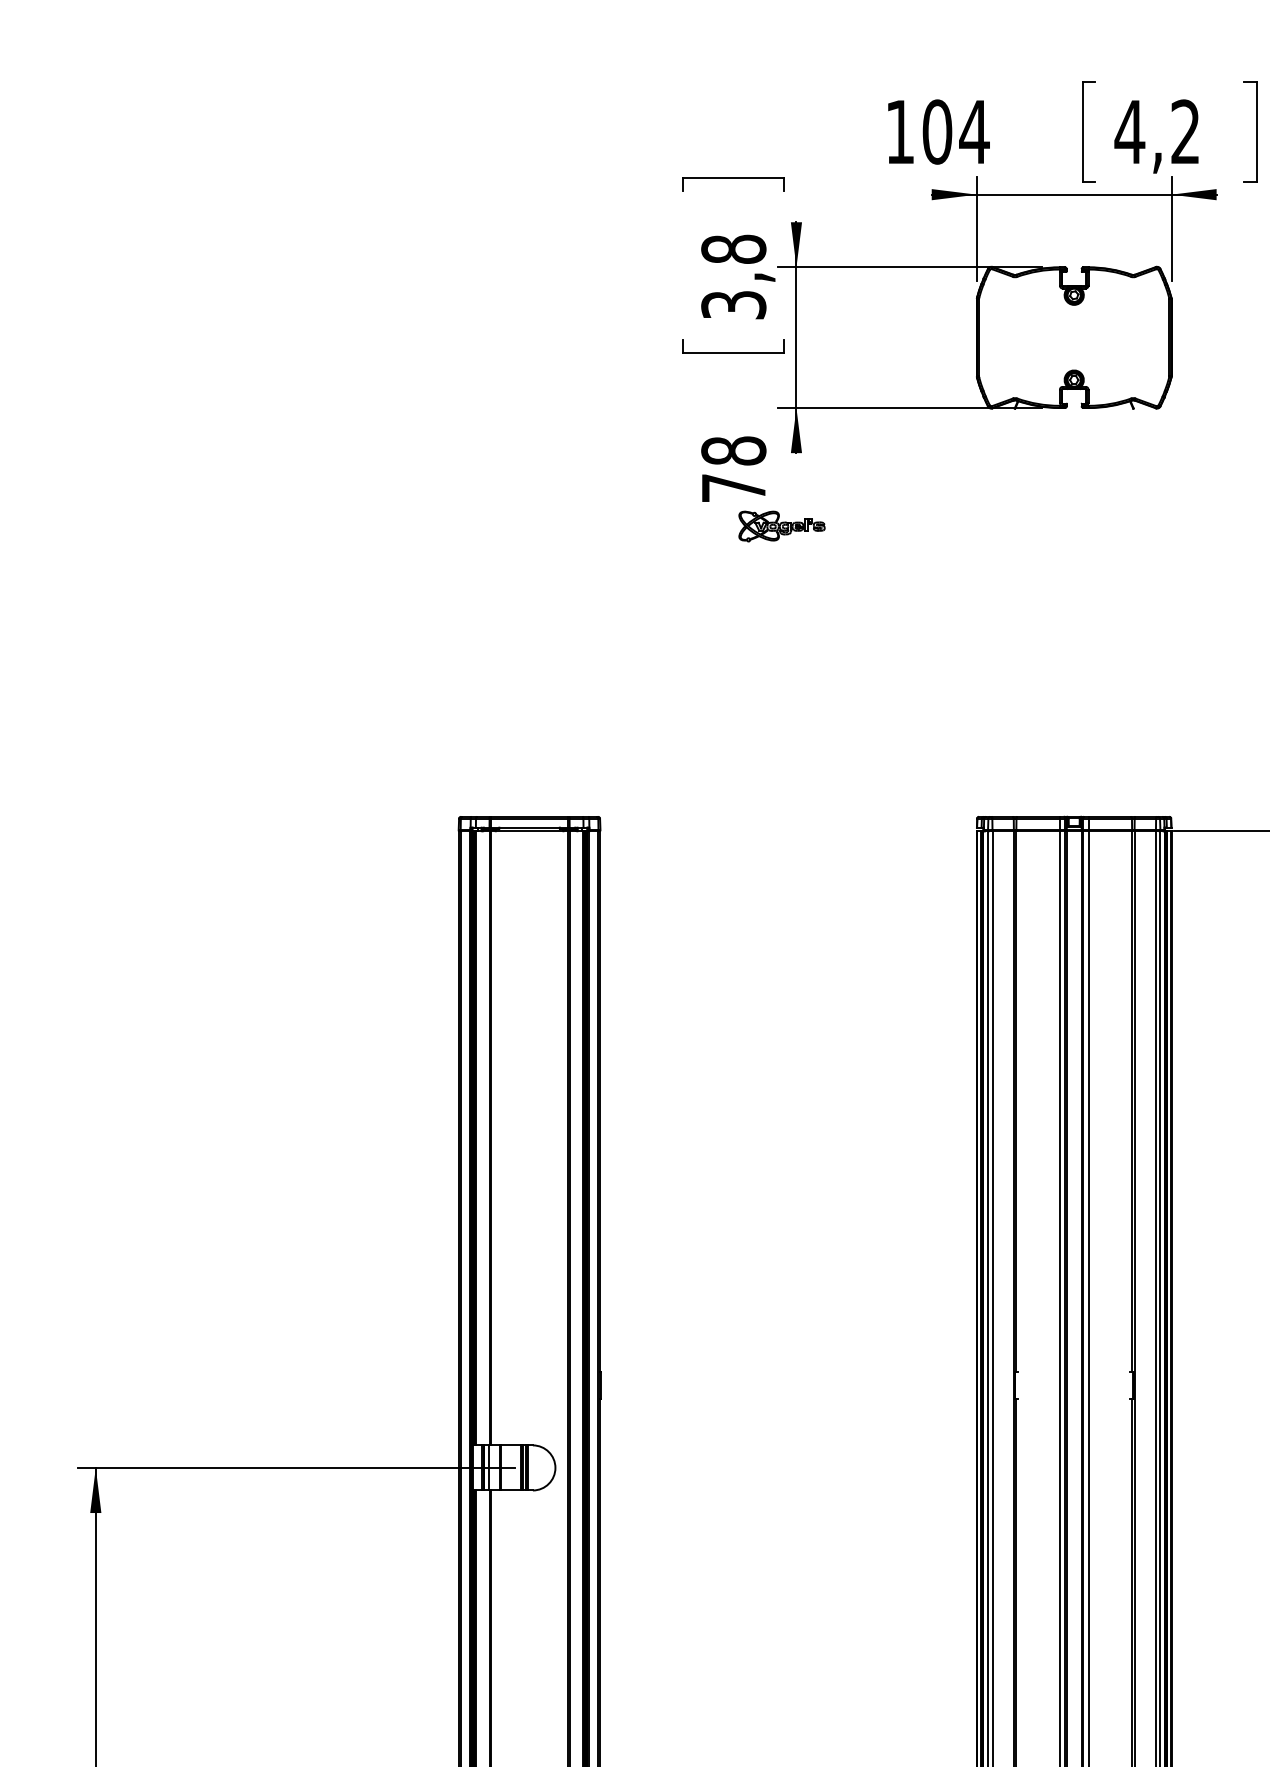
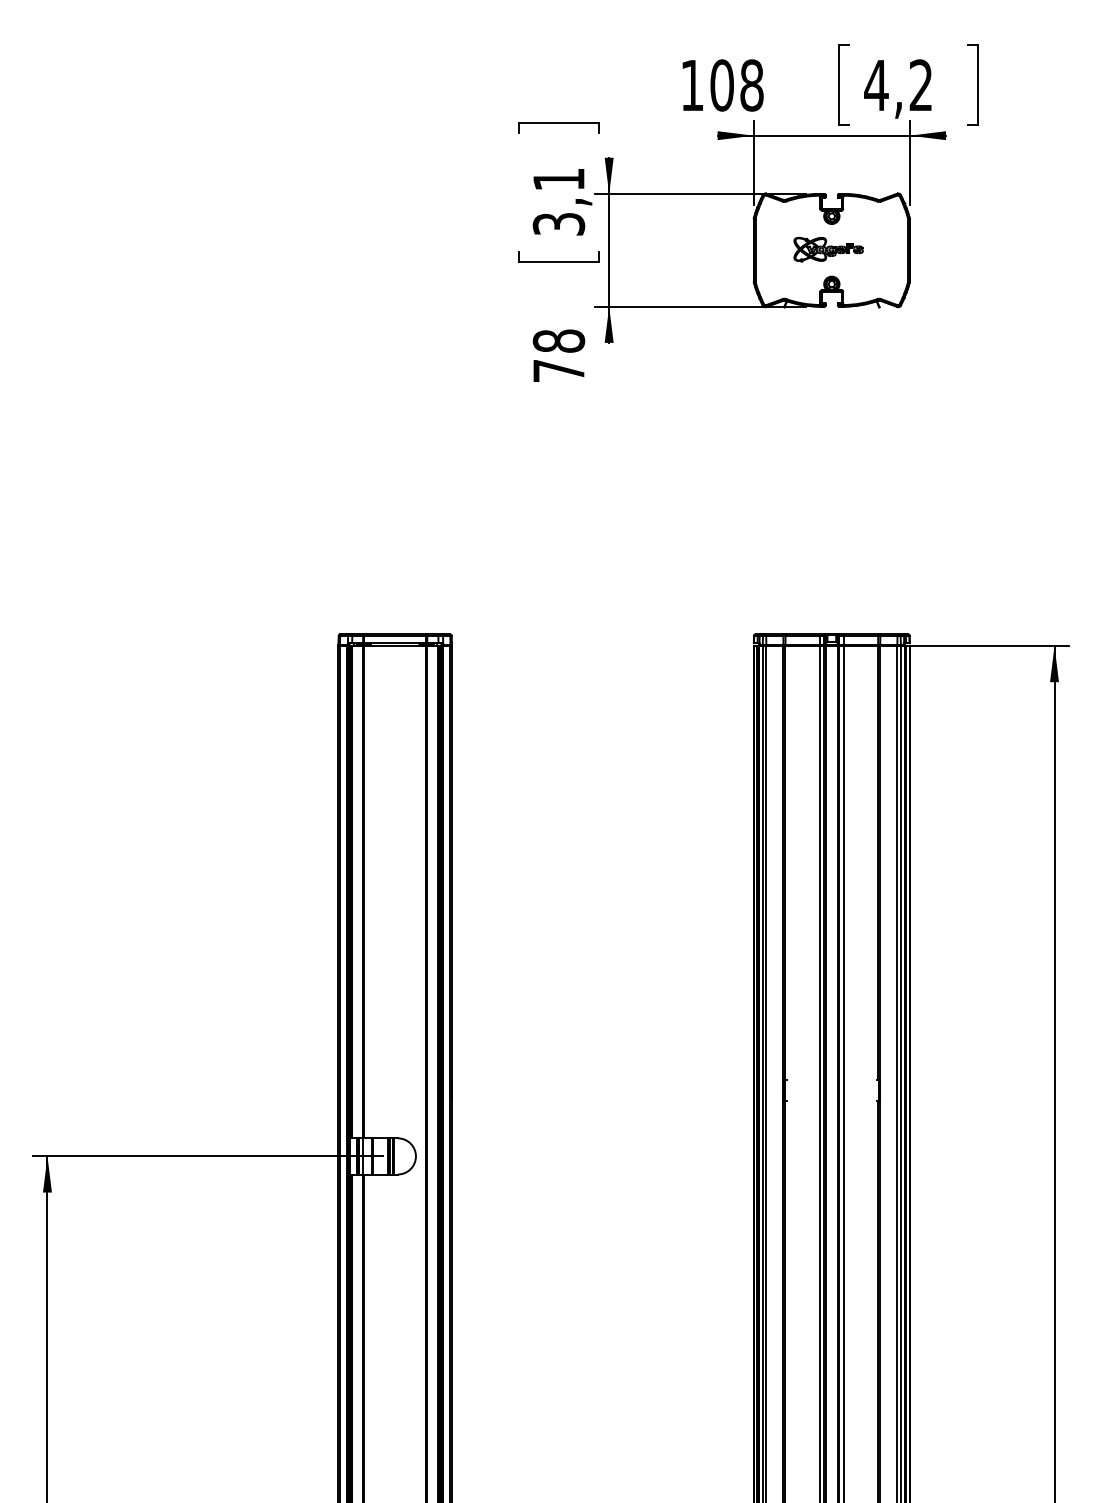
text: (973, 132) -> (751, 85), 104 -> 108
text: (733, 249) -> (558, 179), 3,8 -> 3,1
part: (781, 526) -> (828, 249), moved

